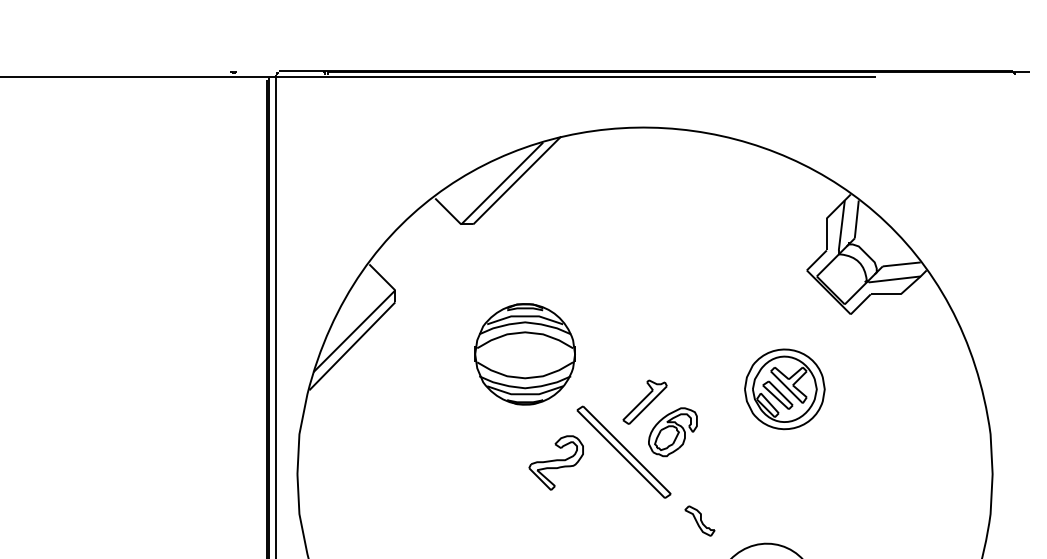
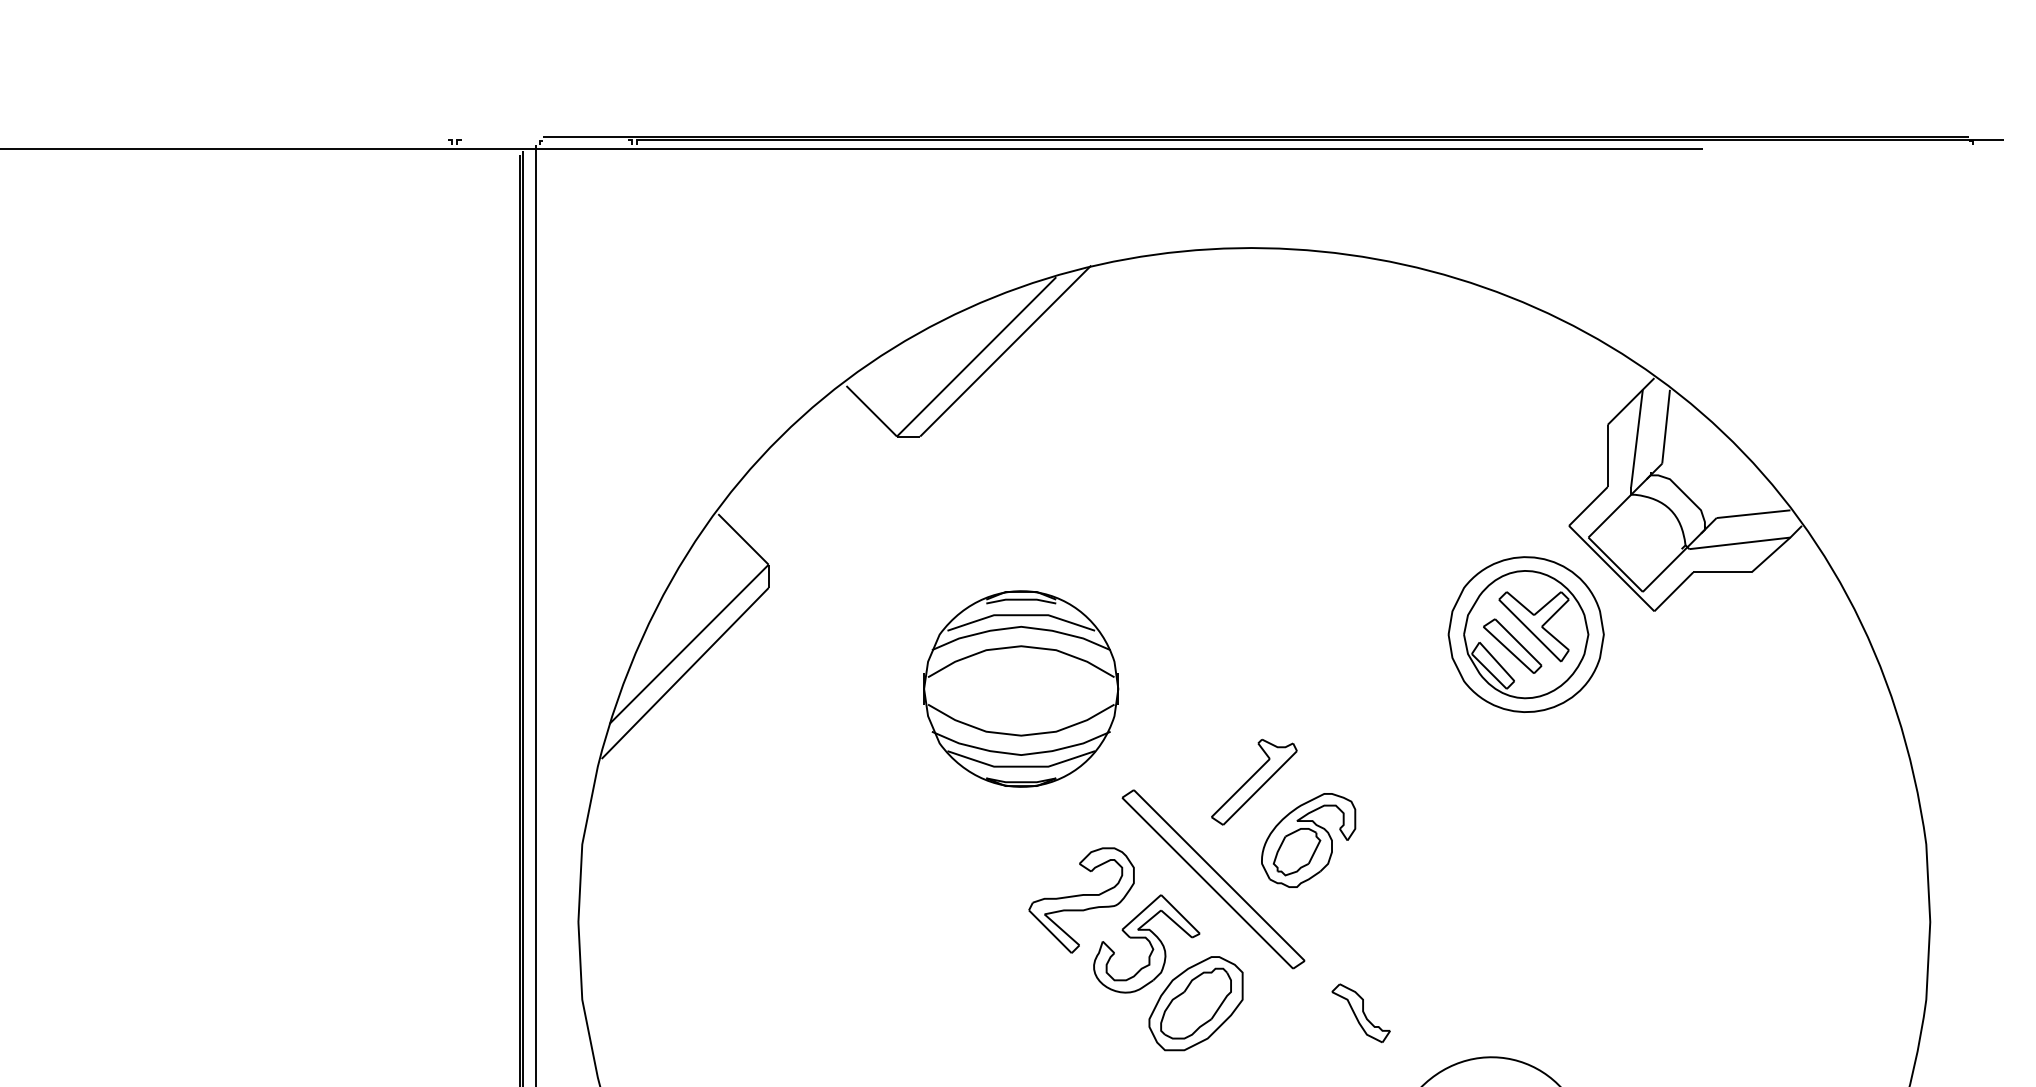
part: (784, 389) -> (1525, 634), moved
part: (600, 499) -> (1167, 971), added

